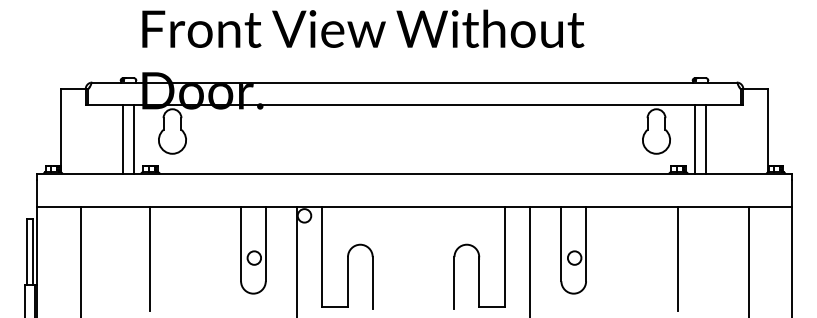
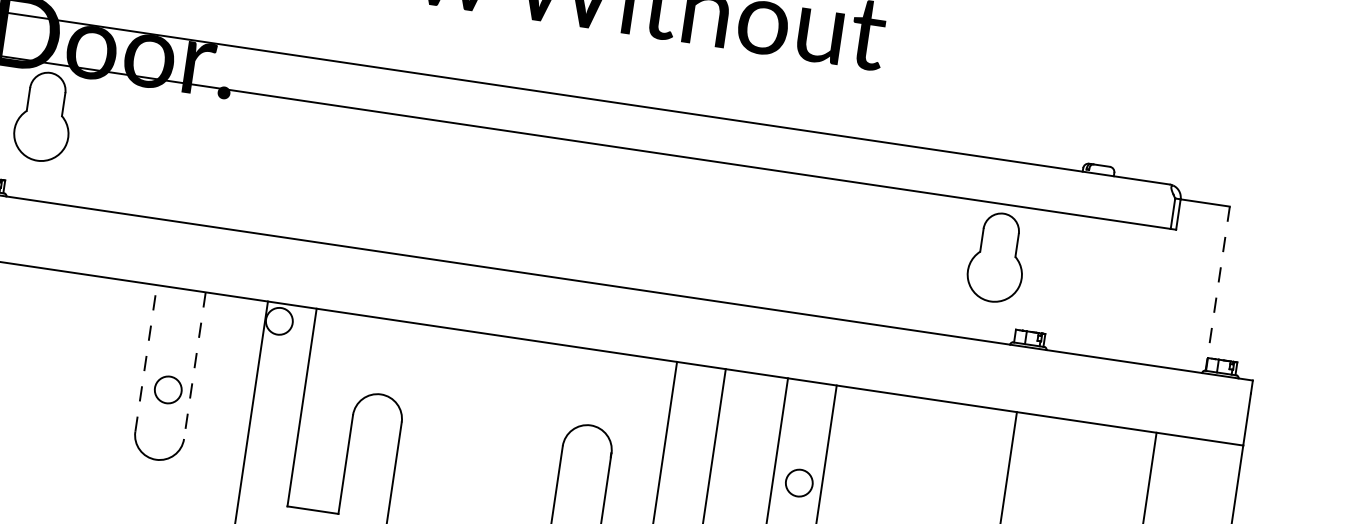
line: (768, 130) -> (1218, 288), solid -> dashed
line: (695, 138) -> (1072, 282), removed
line: (706, 138) -> (1093, 285), removed
line: (241, 243) -> (147, 357), solid -> dashed
line: (265, 244) -> (194, 366), solid -> dashed

